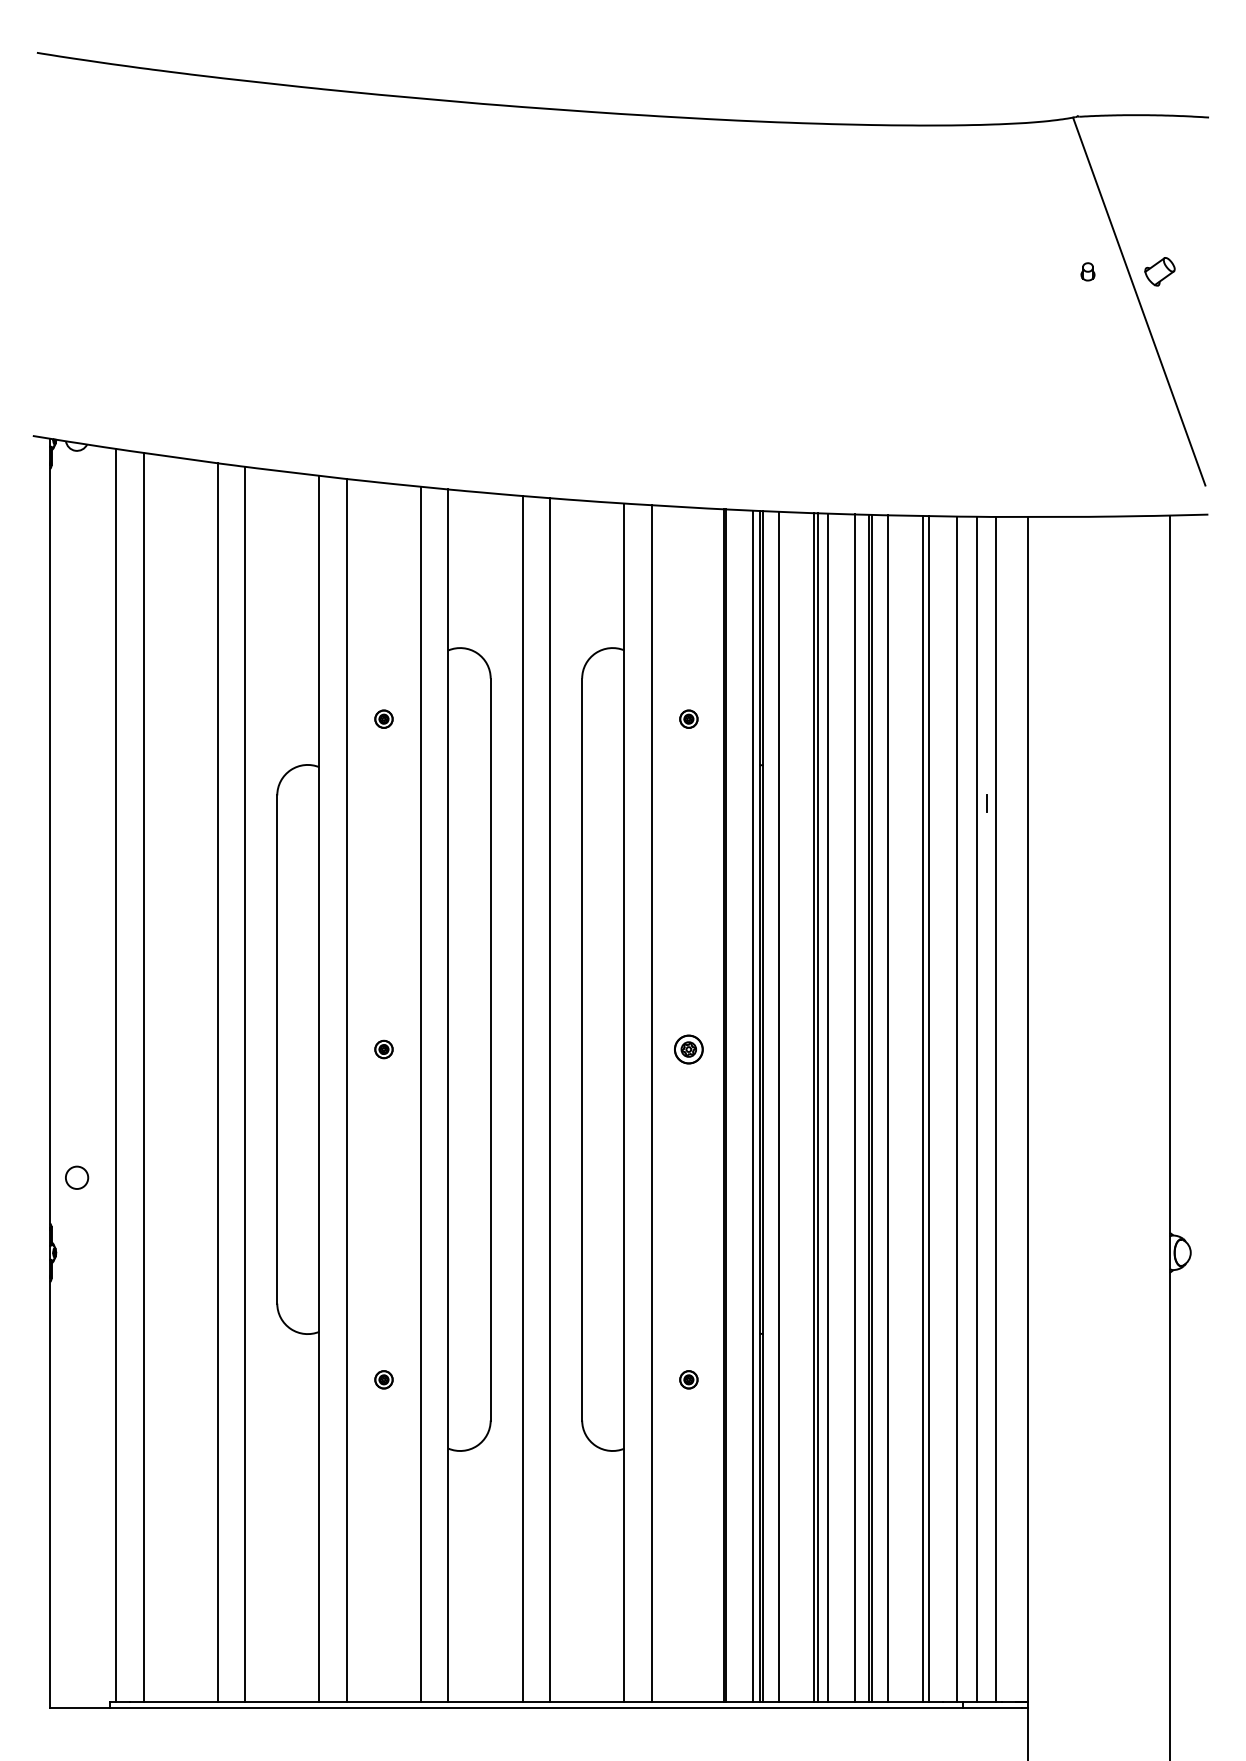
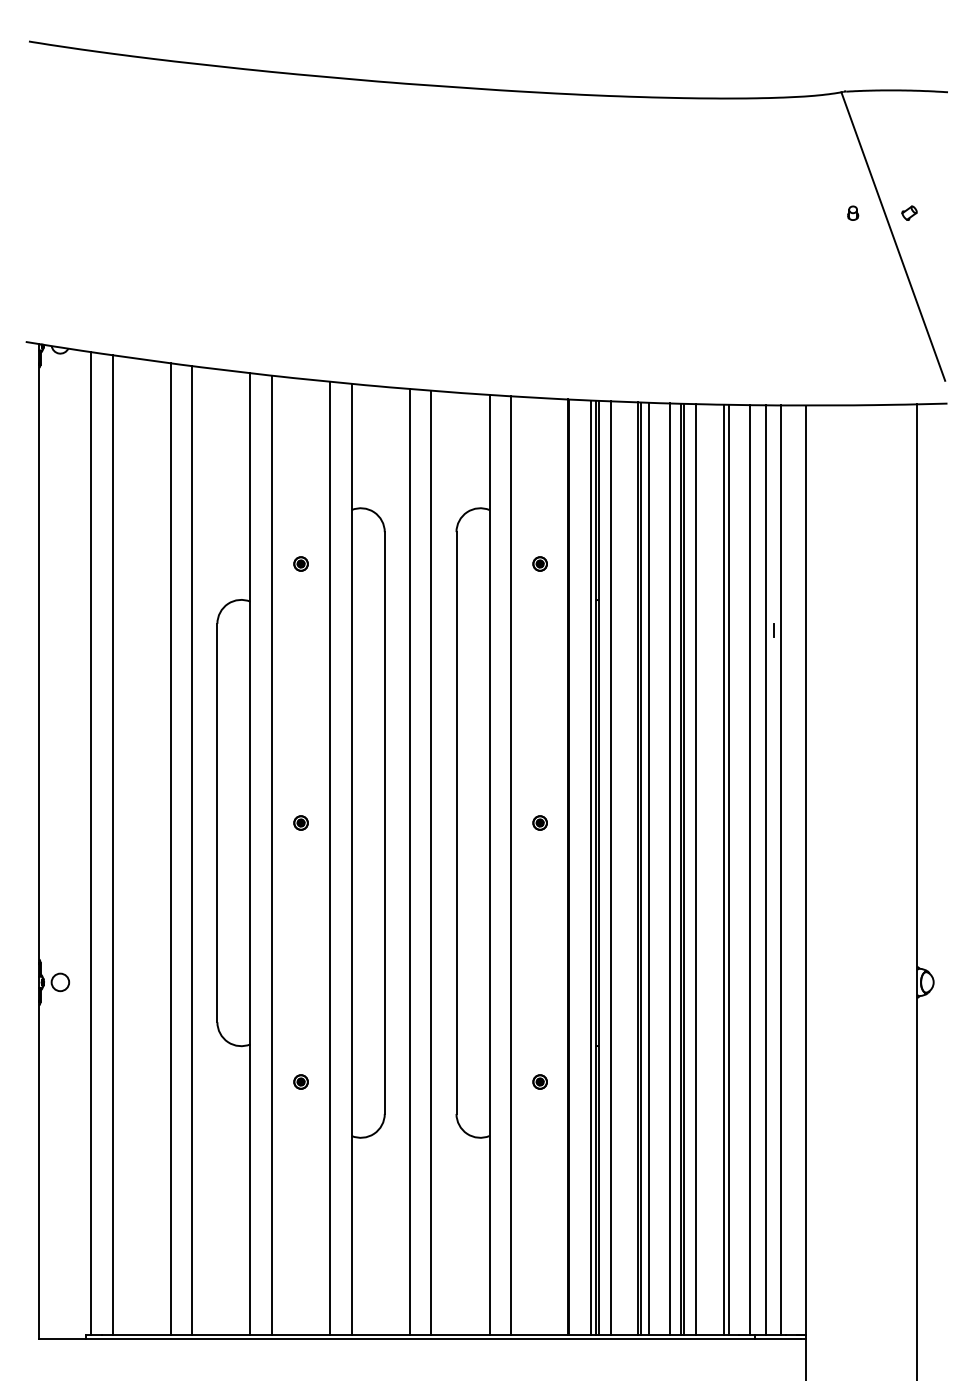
part: (1159, 271) -> (909, 212), size x0.62
part: (688, 1049) -> (539, 823), size x0.62
circle: (77, 1177) -> (60, 982), moved

